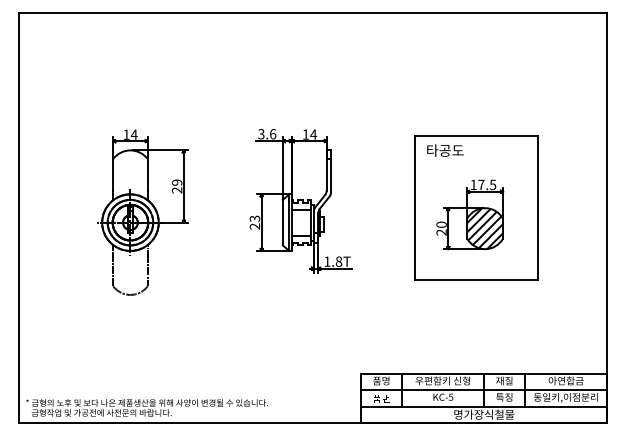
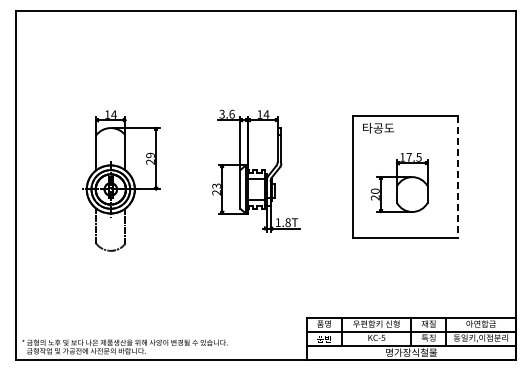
line: (538, 207) -> (457, 176), solid -> dashed
hatch: (485, 228) -> (412, 194), removed

